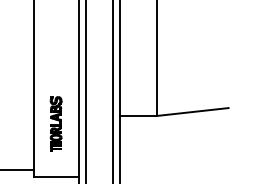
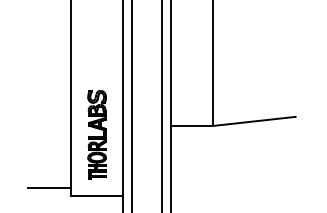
part: (55, 123) -> (96, 134), size x1.43

